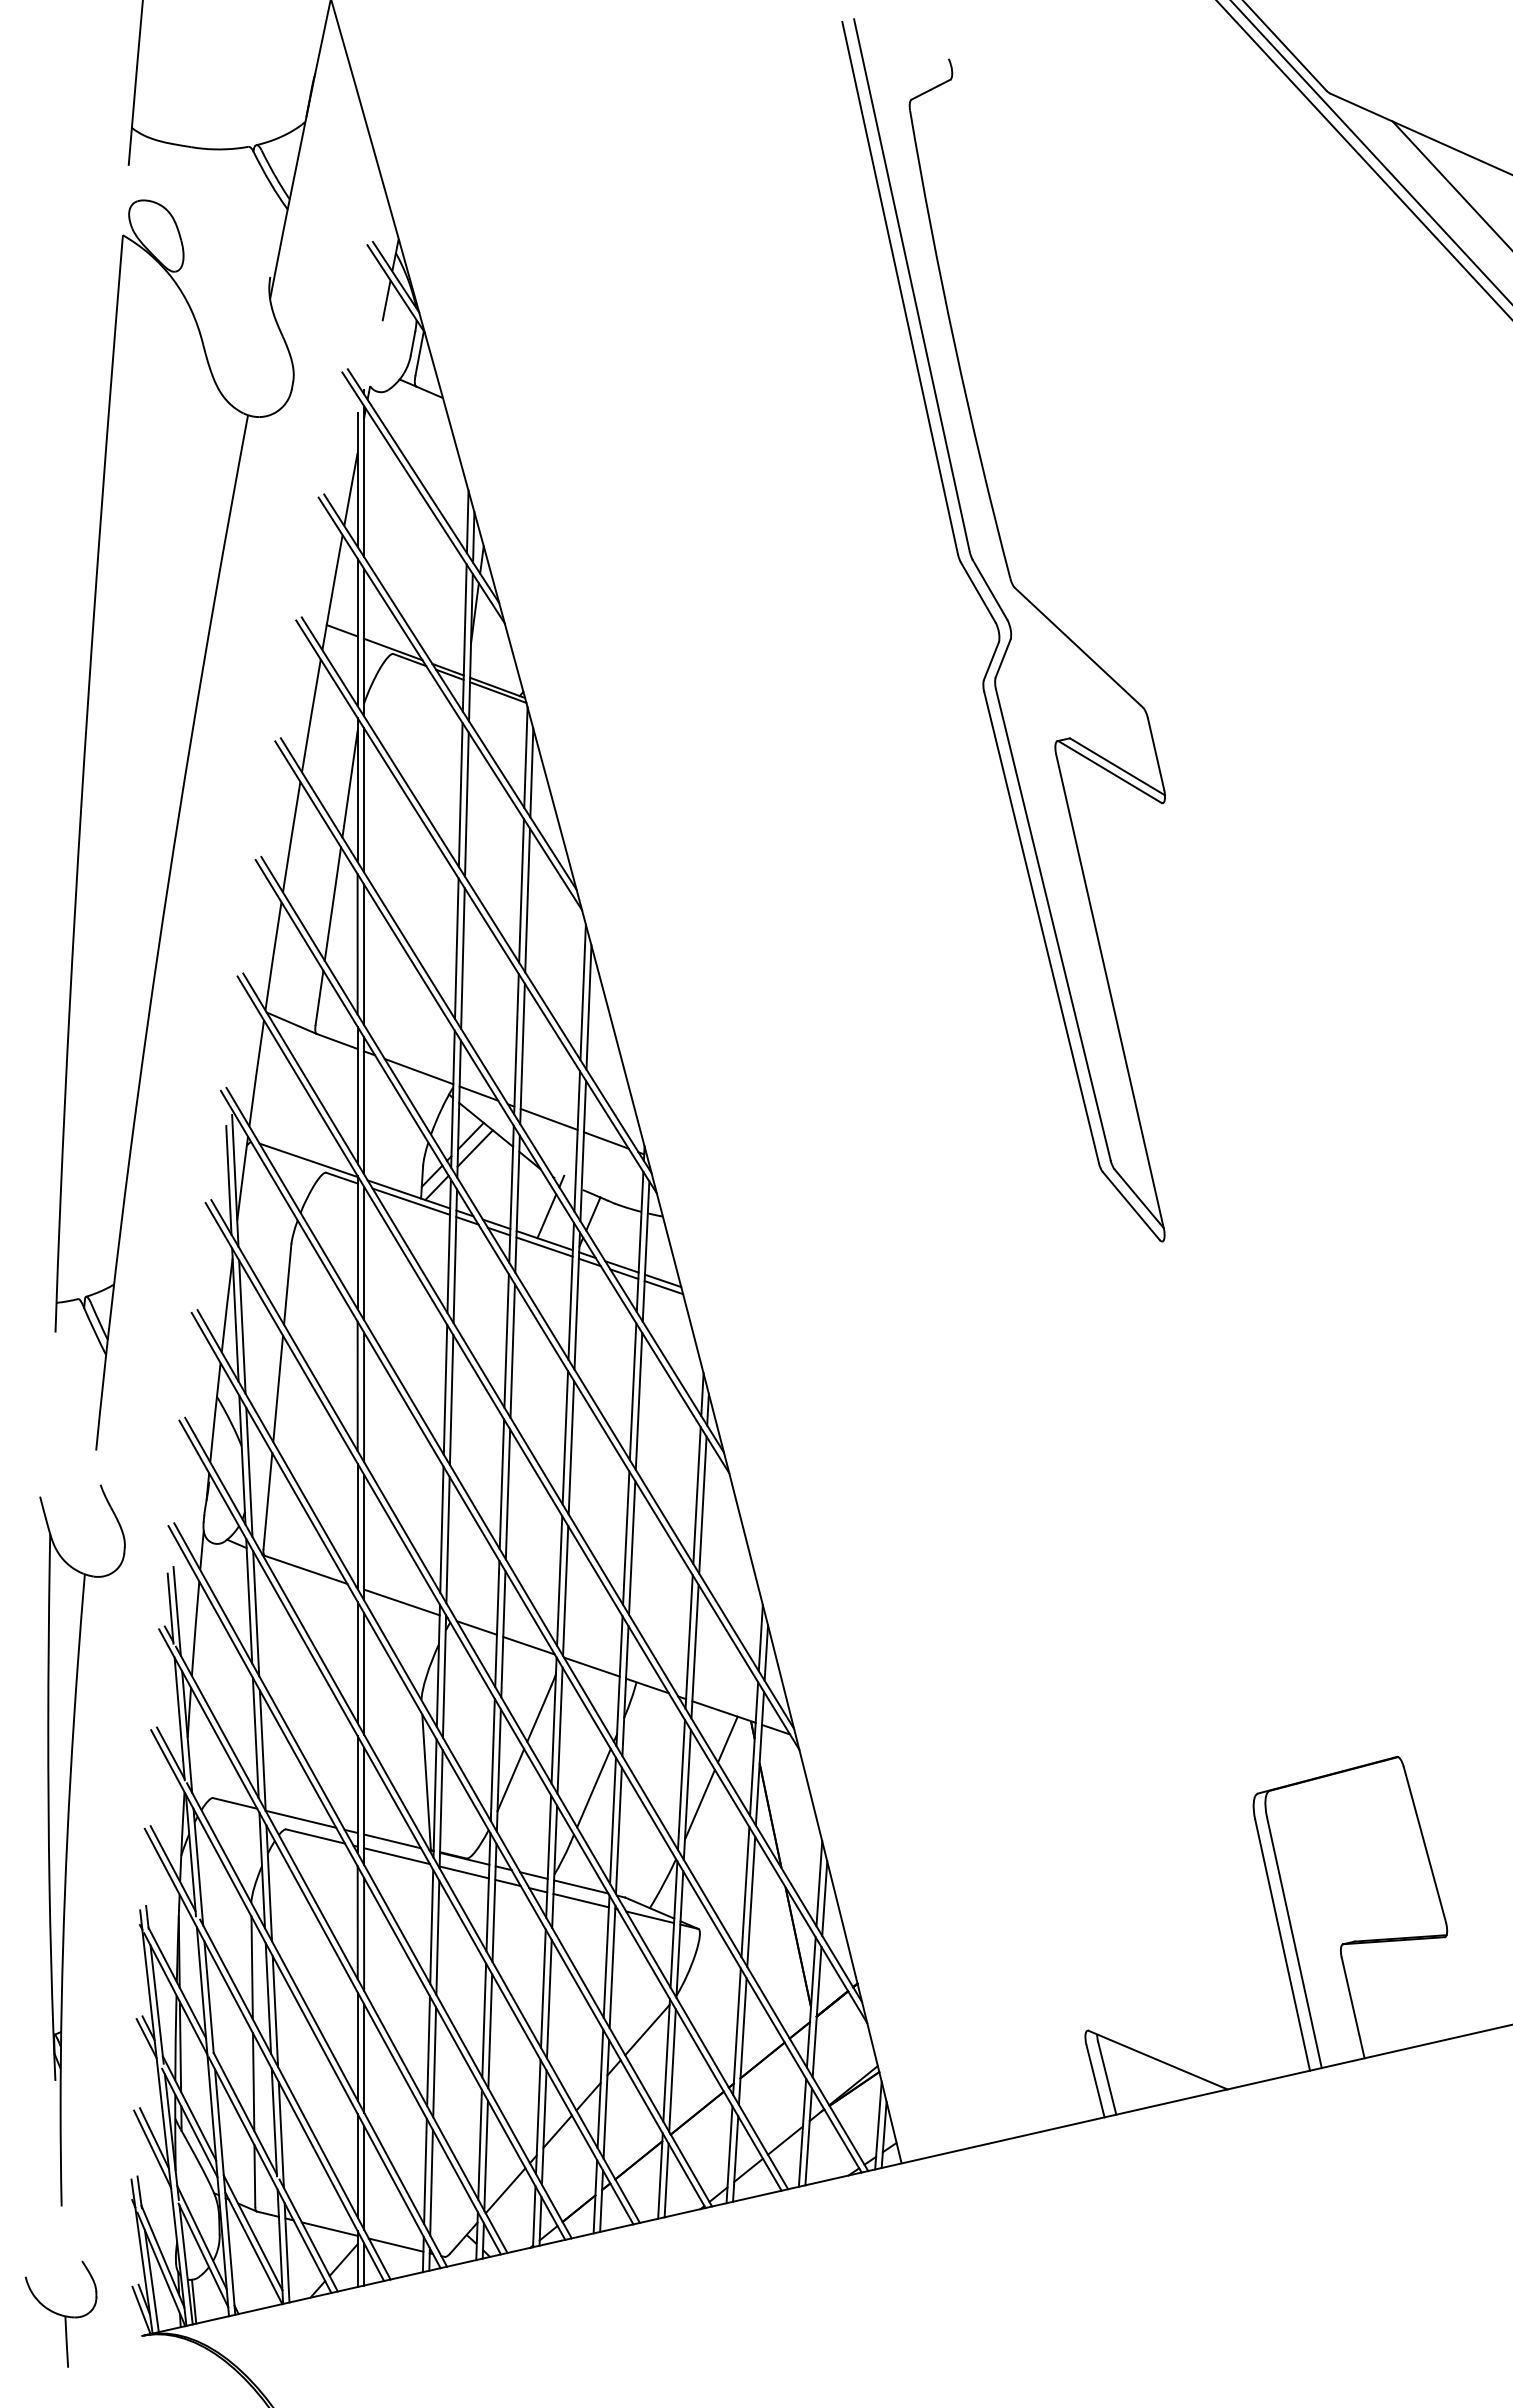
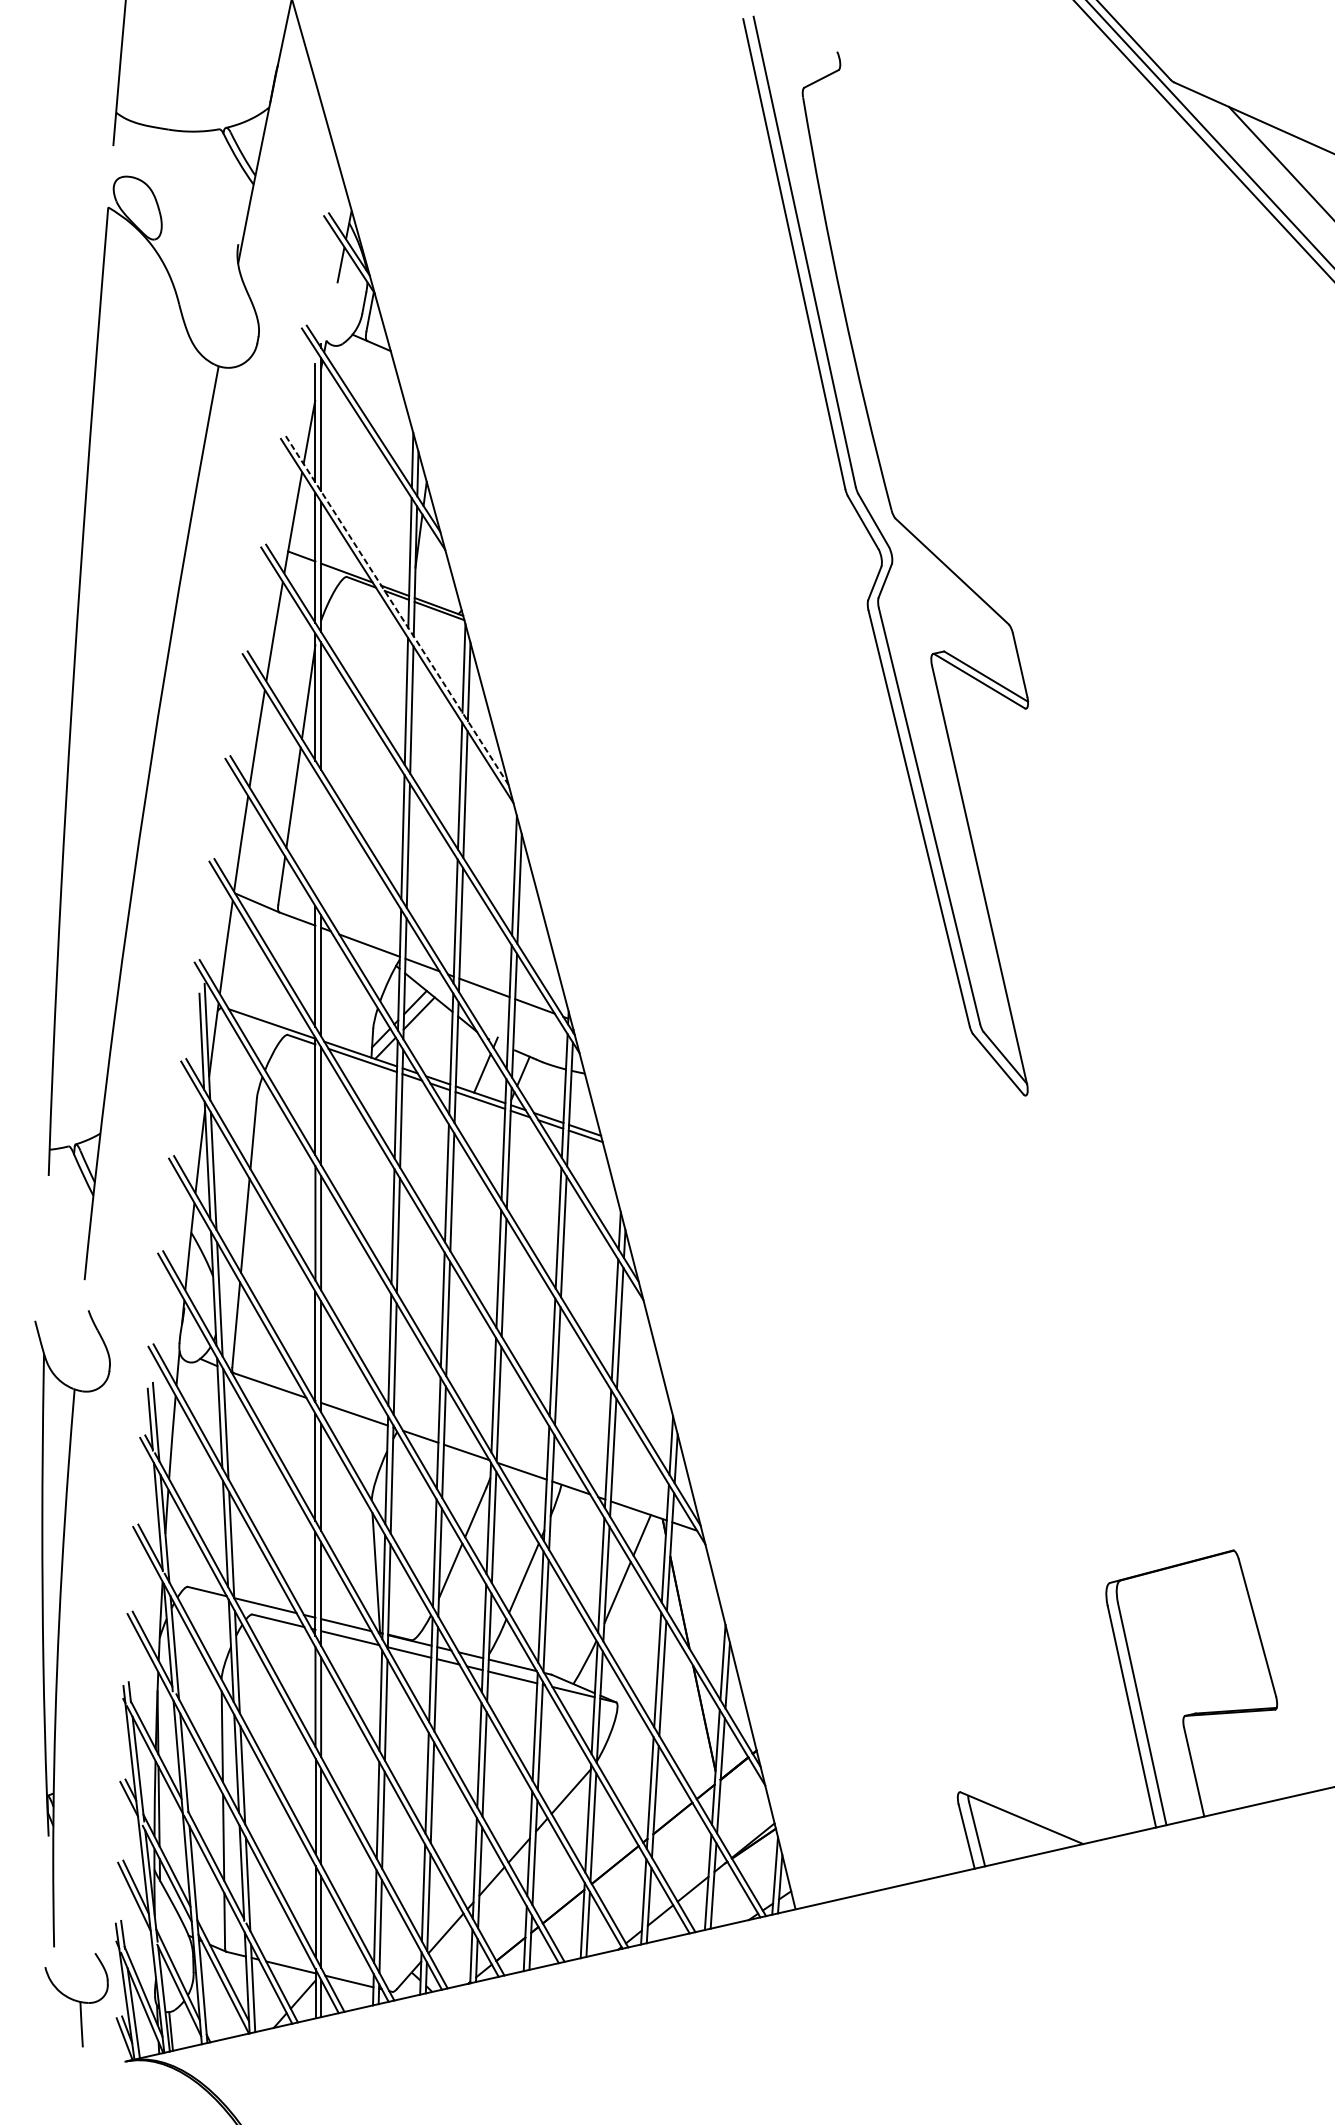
line: (450, 692) -> (397, 610), solid -> dashed
line: (357, 944) -> (315, 833), removed
line: (364, 954) -> (321, 842), removed
part: (60, 2313) -> (76, 1999), moved

